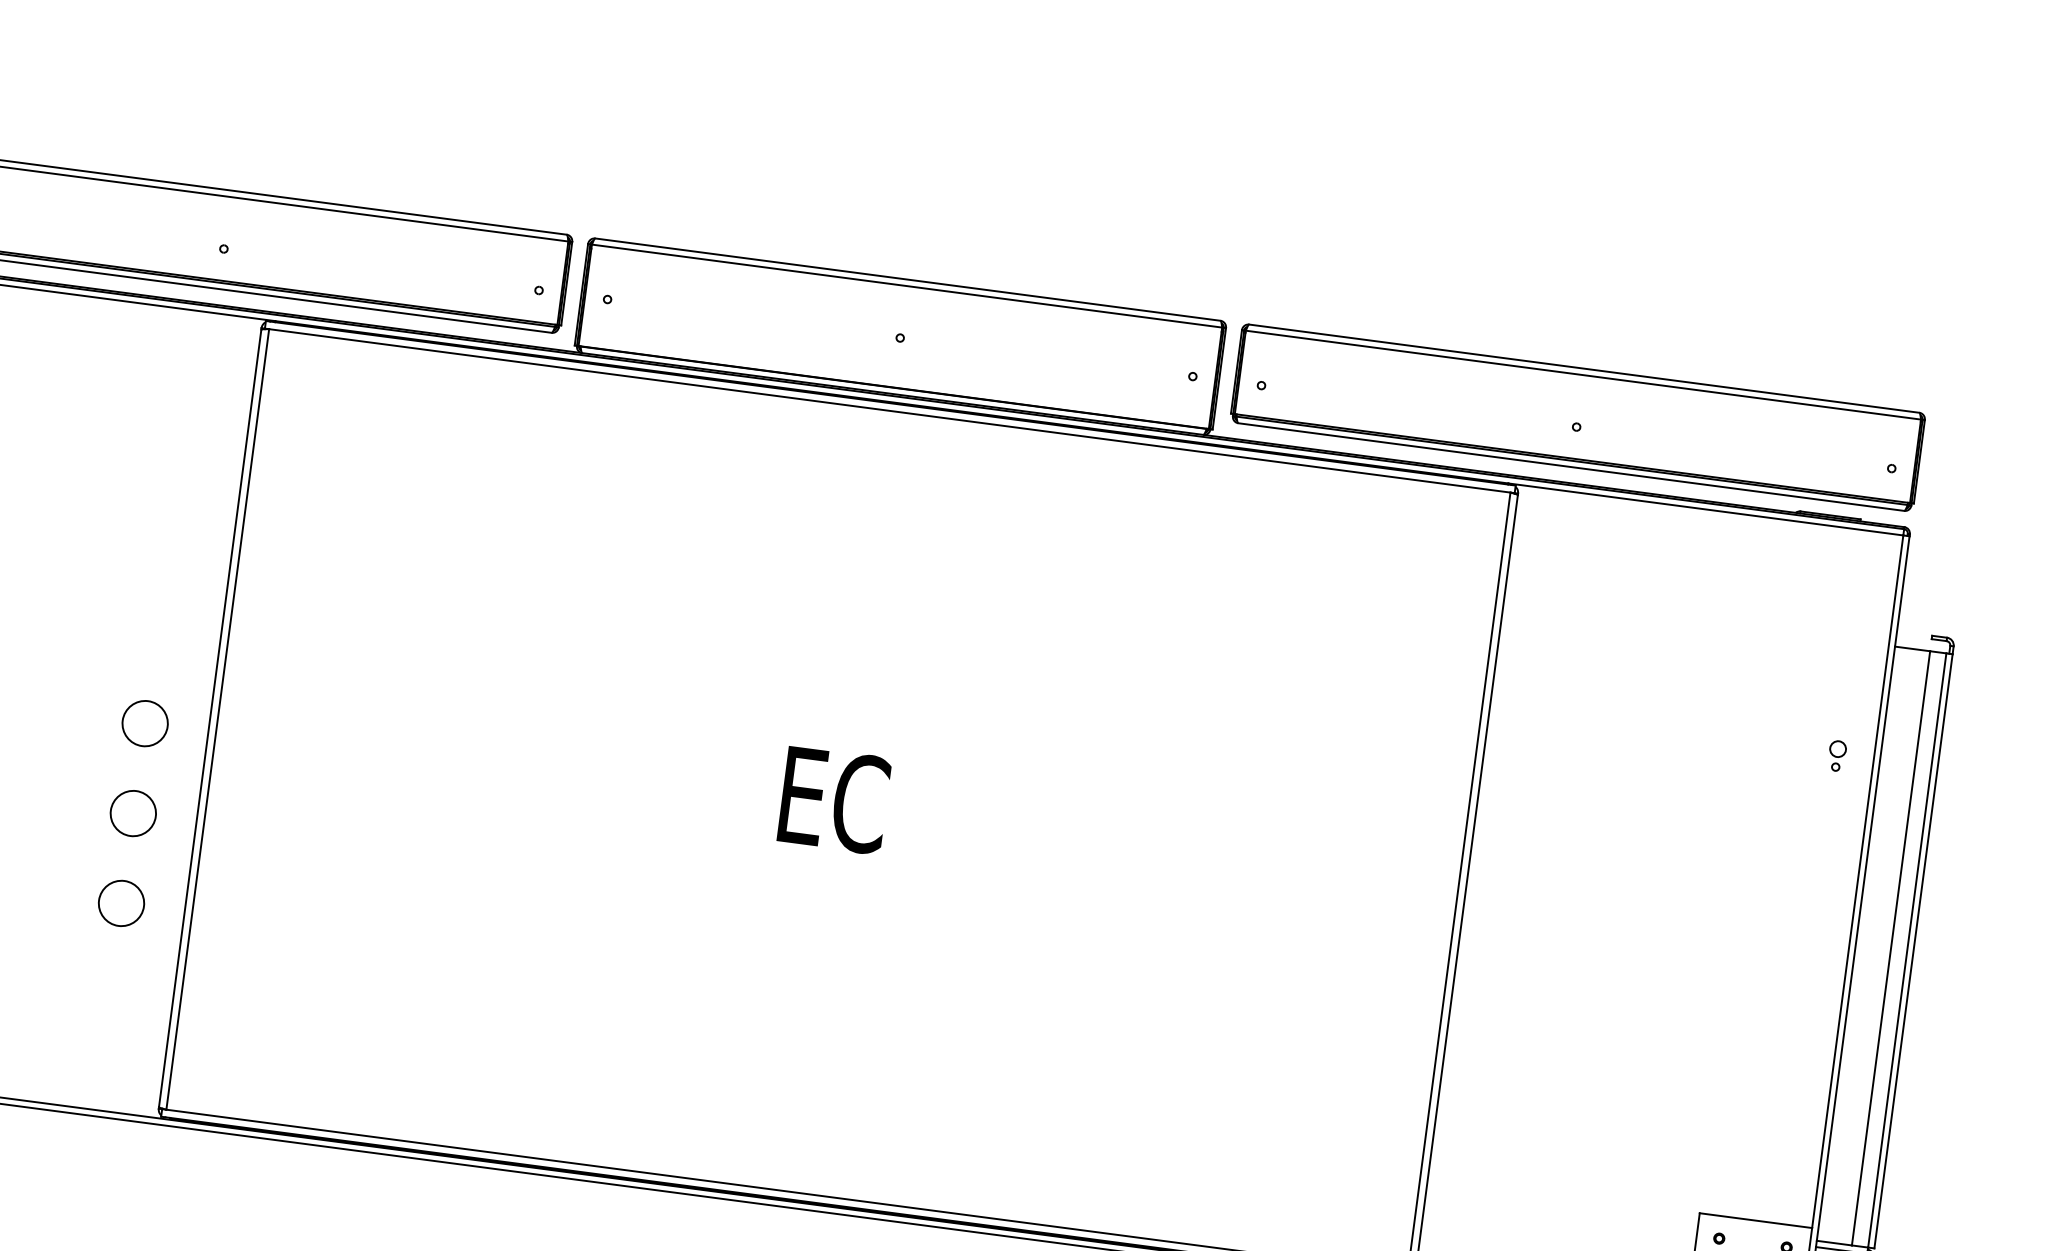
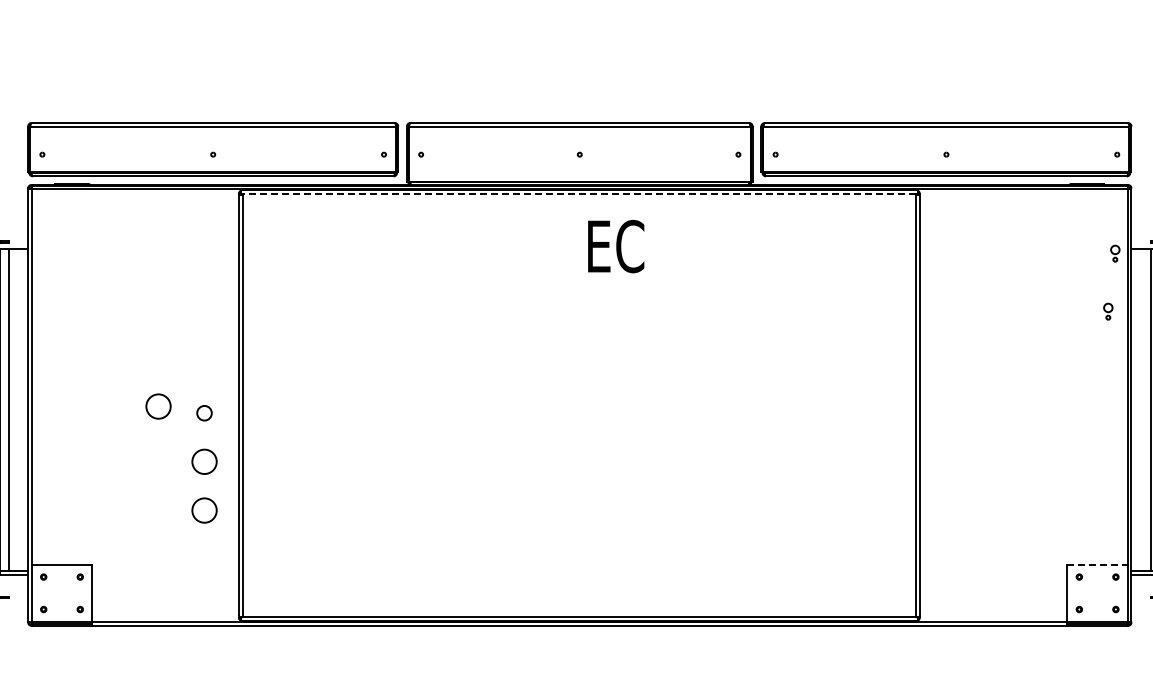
line: (888, 411) -> (578, 194), solid -> dashed
part: (1864, 650) -> (1115, 253), added
circle: (61, 700) -> (158, 406), added
circle: (144, 724) -> (204, 413), size x0.6
text: (835, 800) -> (616, 246), moved
line: (1757, 1220) -> (1098, 564), solid -> dashed

